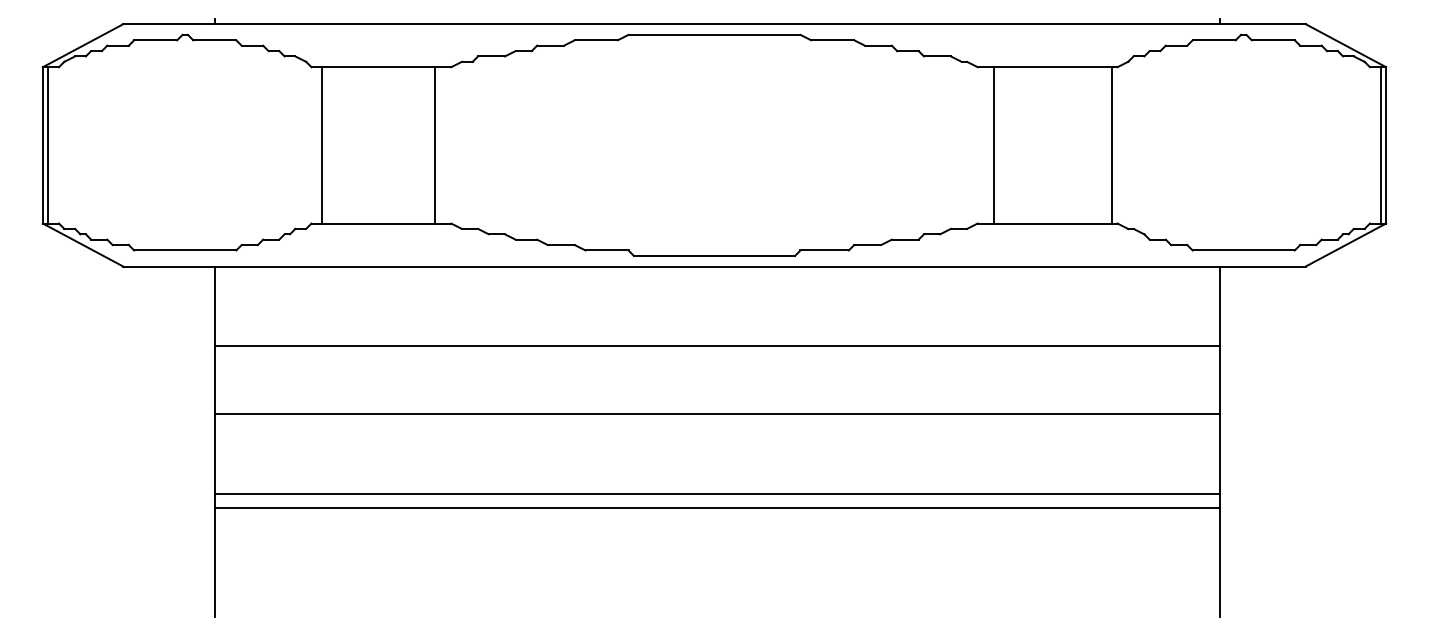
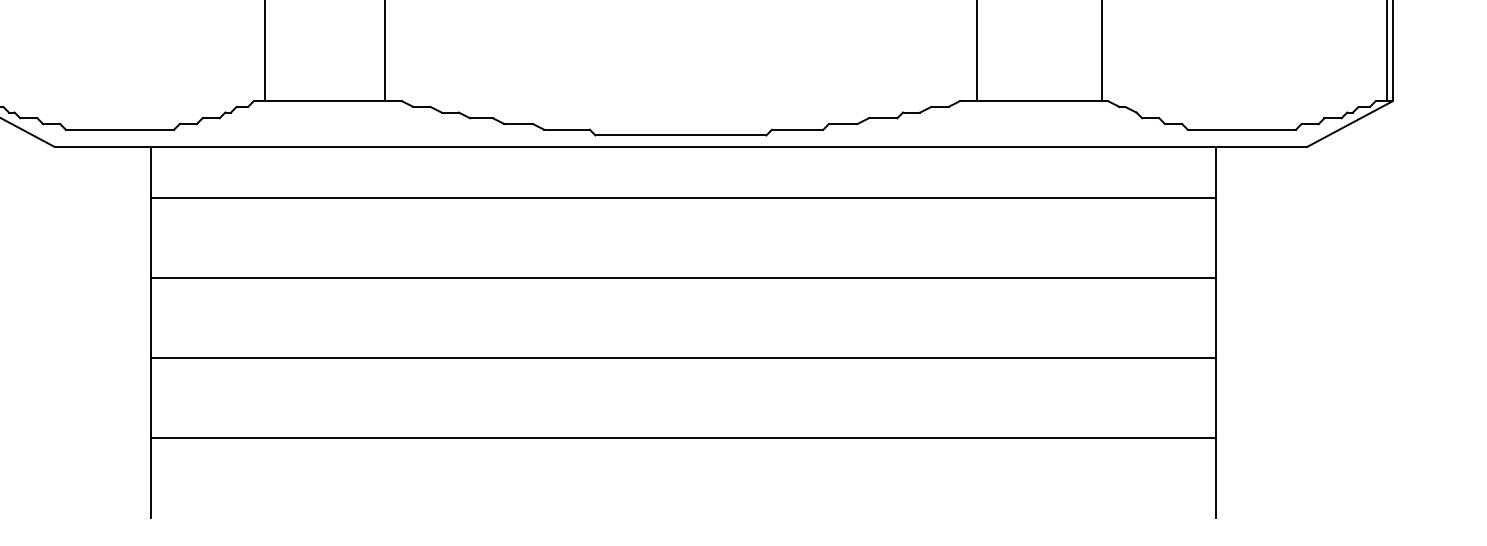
line: (716, 346) -> (683, 198), moved
line: (716, 413) -> (683, 278), moved
line: (716, 494) -> (683, 358), moved
line: (716, 507) -> (683, 438), moved

